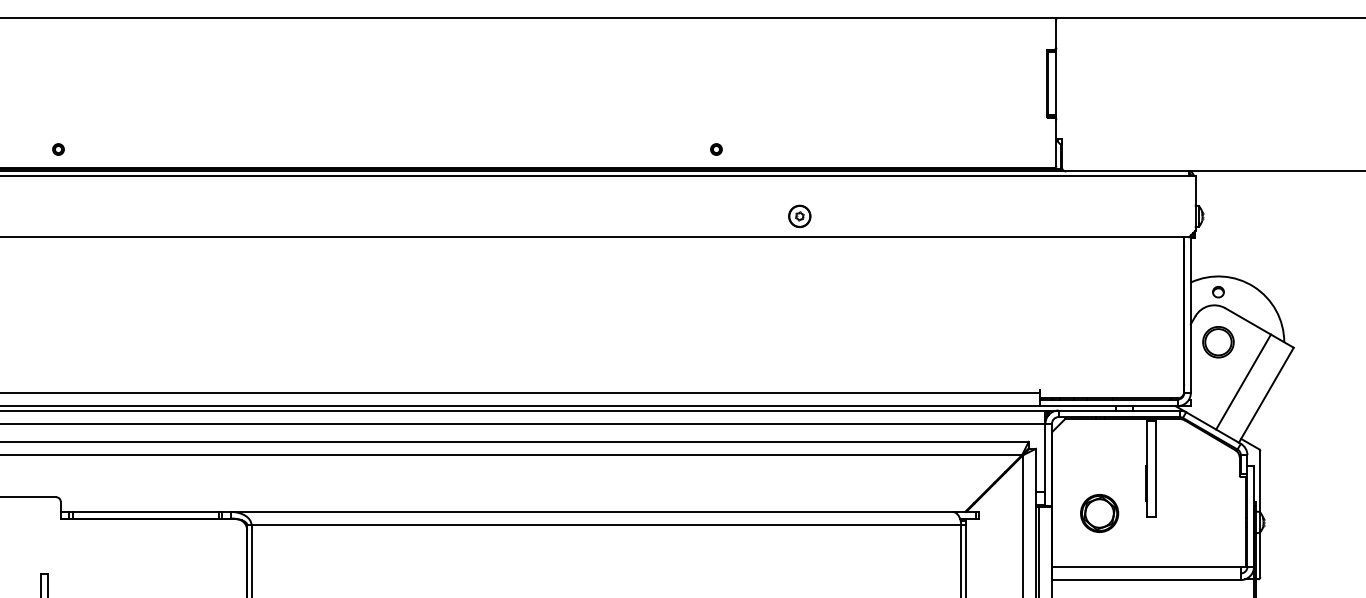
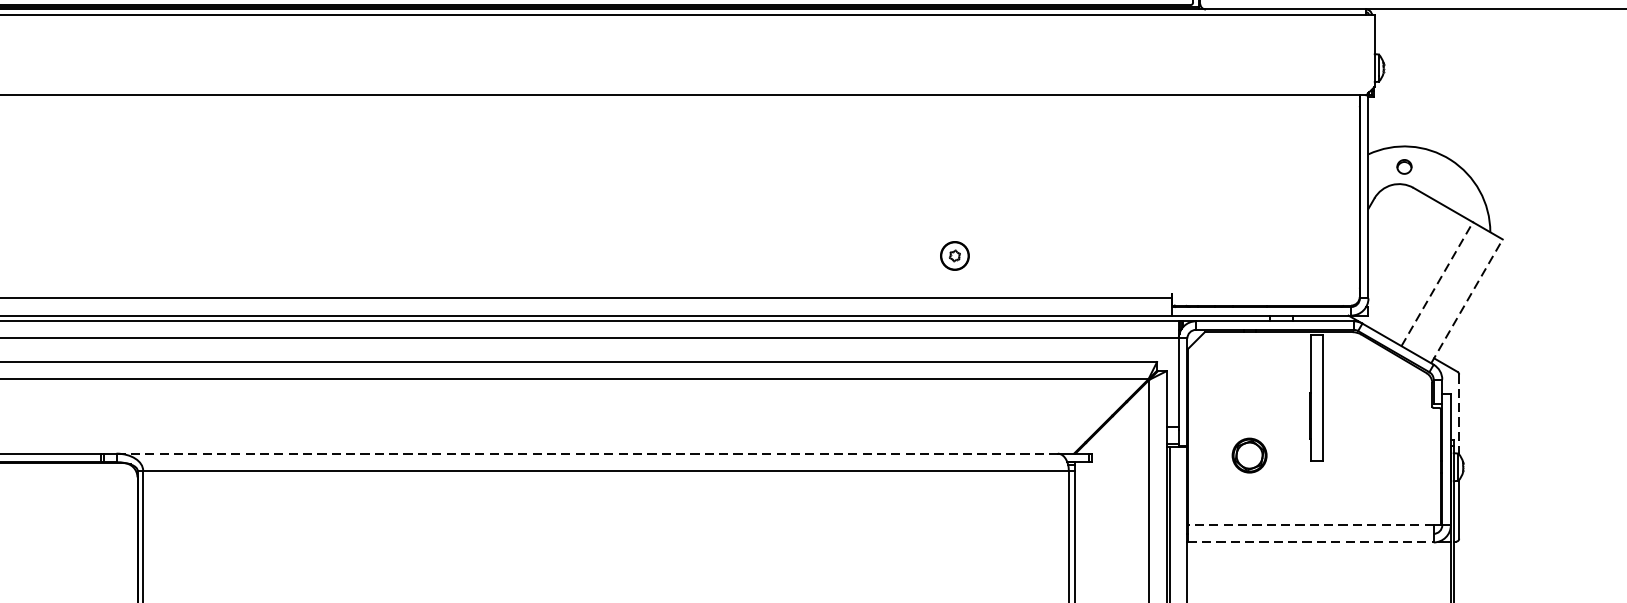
part: (799, 215) -> (954, 254), moved
part: (1218, 342) -> (1404, 232), removed
line: (1243, 382) -> (1437, 284), solid -> dashed
line: (1266, 395) -> (1467, 301), solid -> dashed
line: (1260, 481) -> (1459, 413), solid -> dashed
line: (591, 511) -> (586, 453), solid -> dashed
part: (1099, 513) -> (1249, 455), size x0.7
line: (1146, 566) -> (1310, 524), solid -> dashed
line: (1147, 580) -> (1311, 543), solid -> dashed

